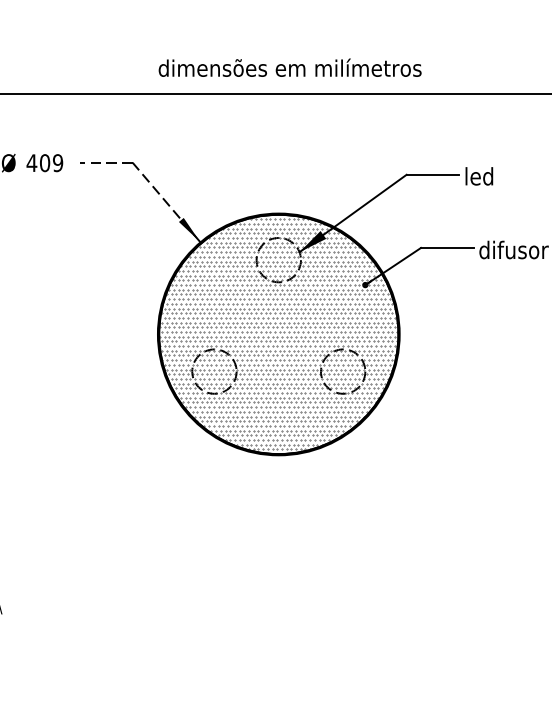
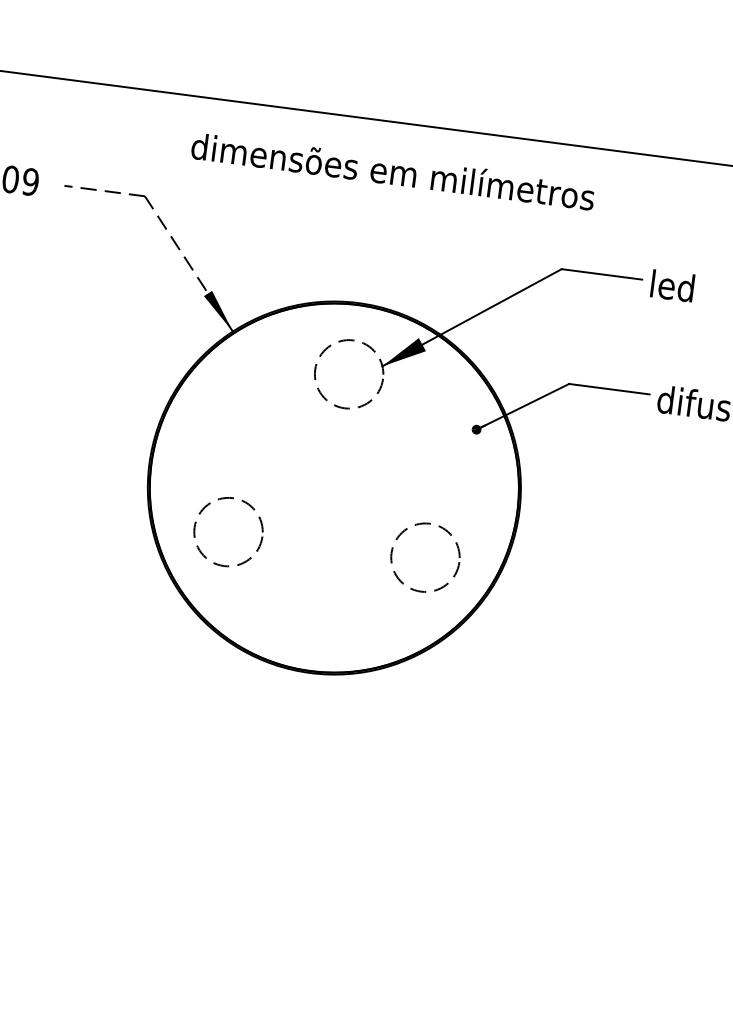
text: (289, 67) -> (392, 170), moved
hatch: (278, 334) -> (333, 488), removed

